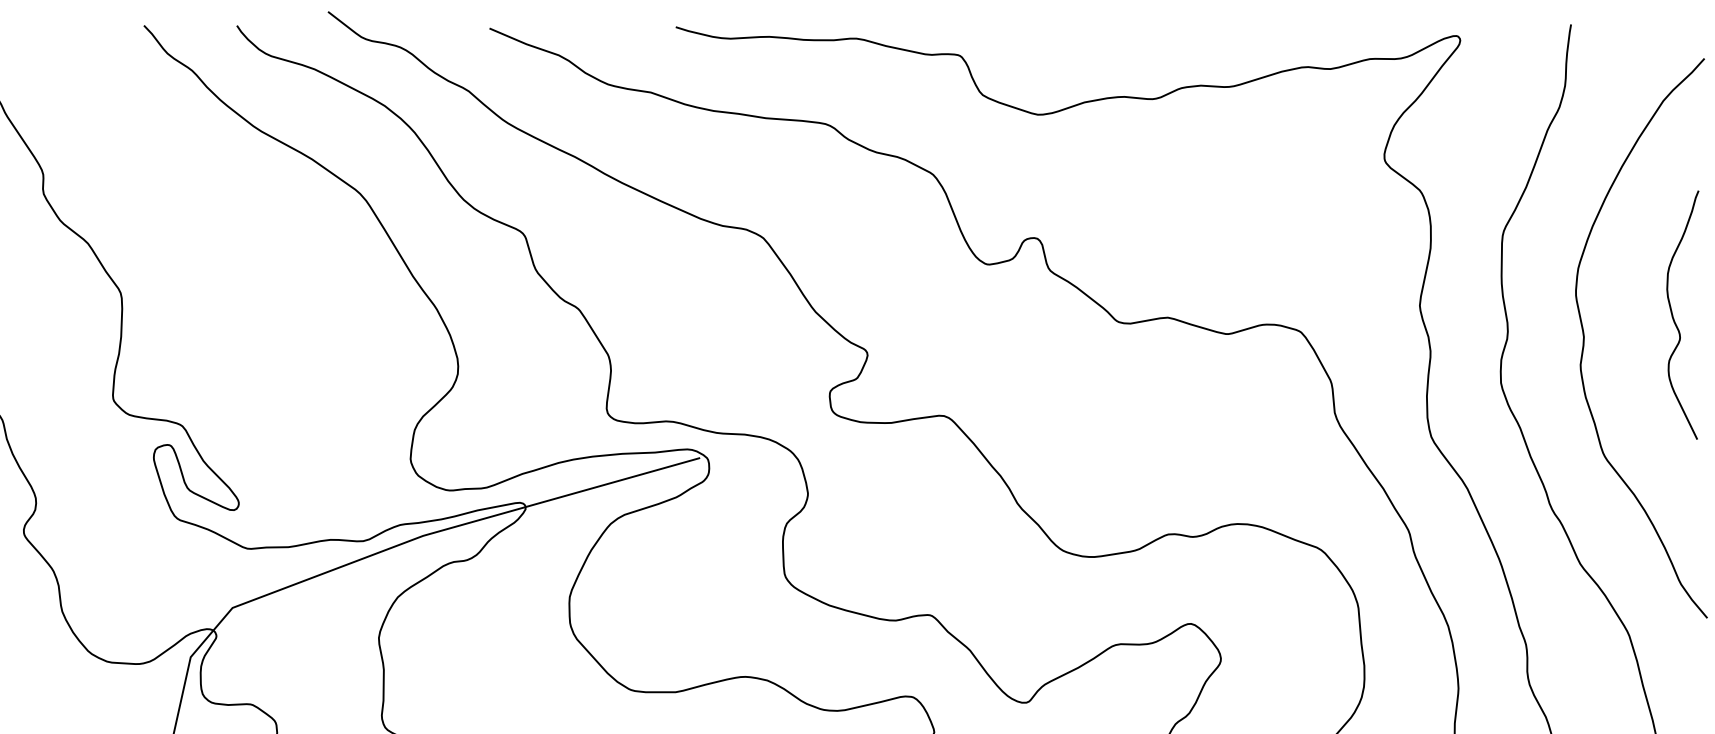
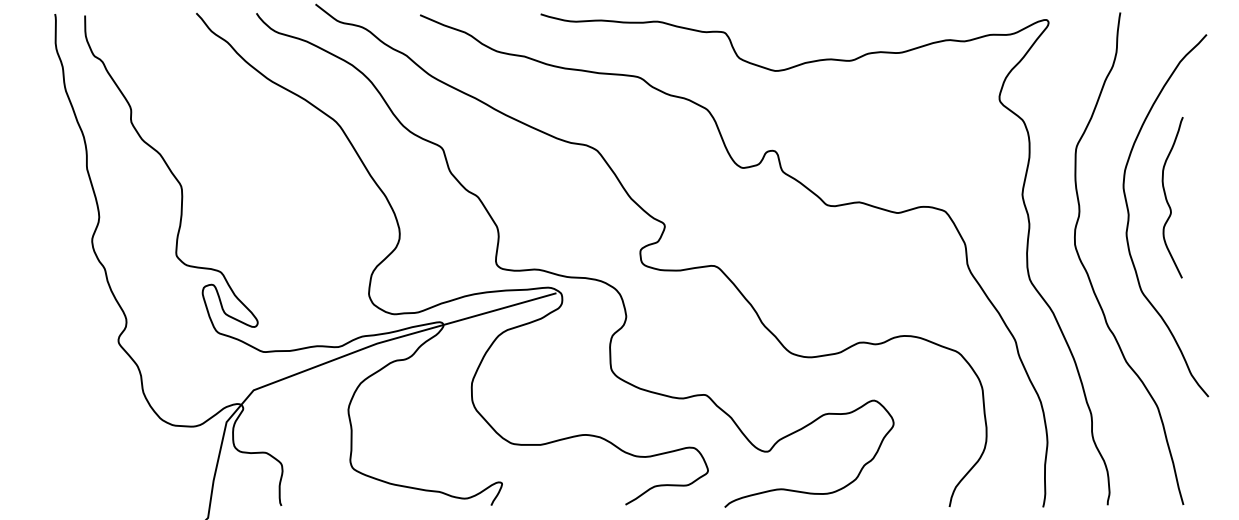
curve: (1674, 317) -> (1167, 199), moved

